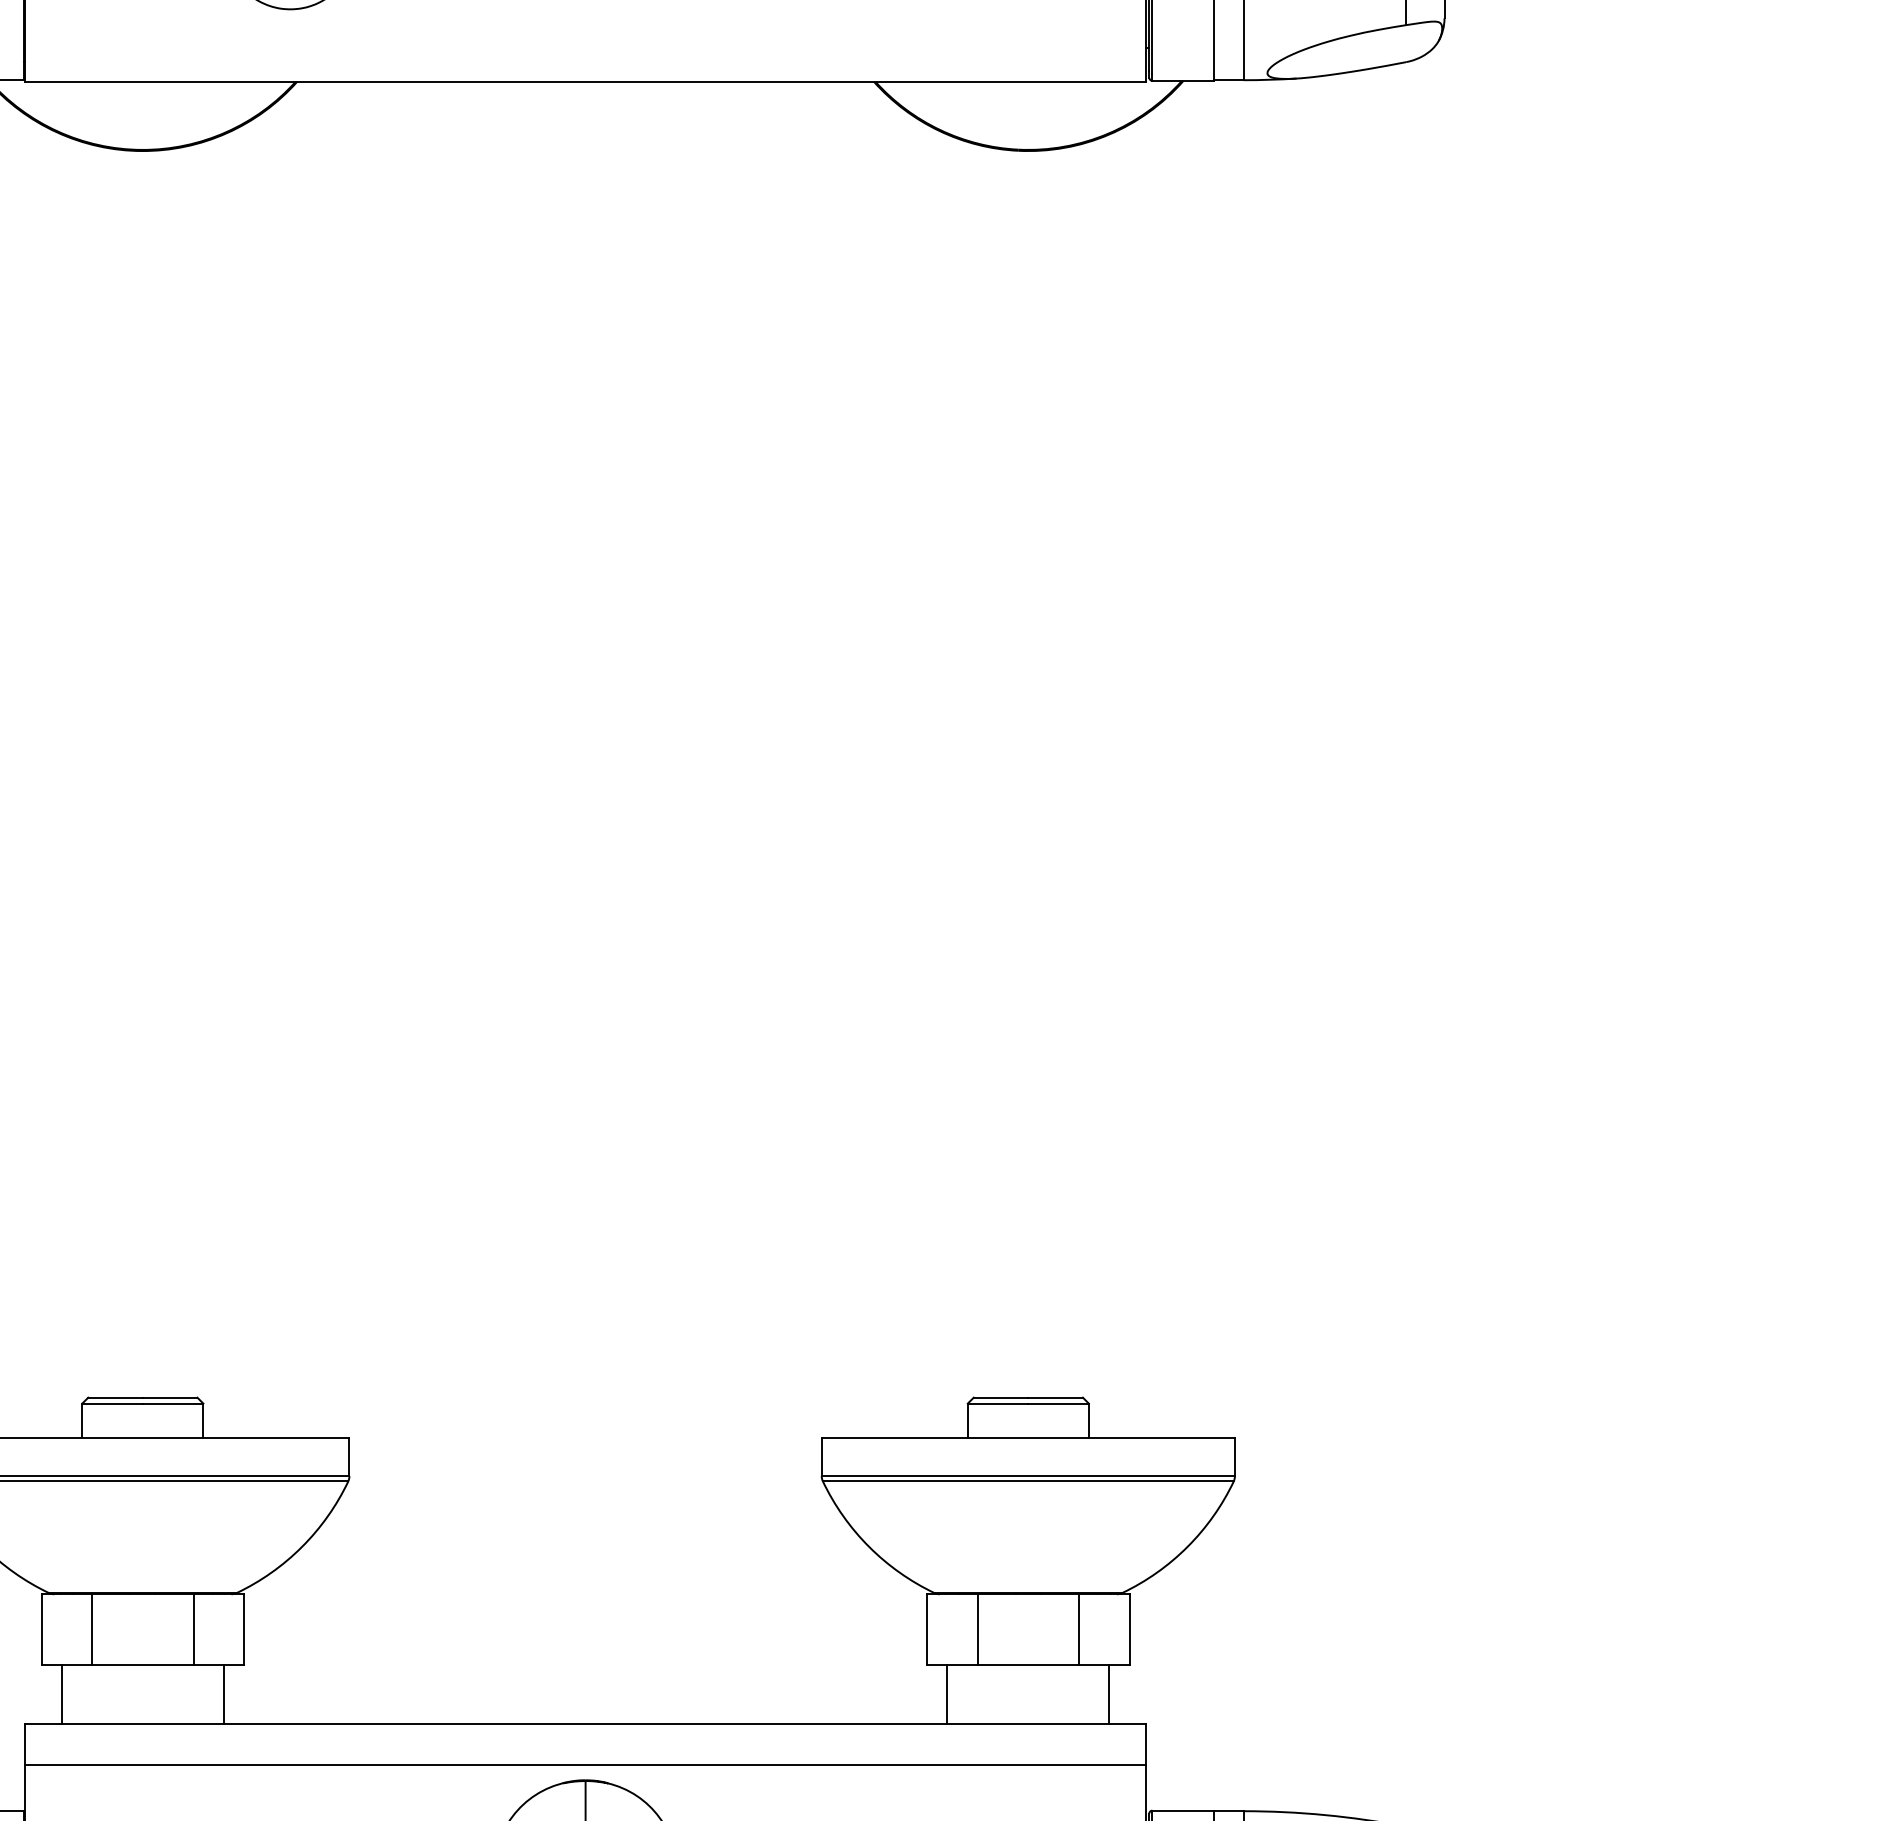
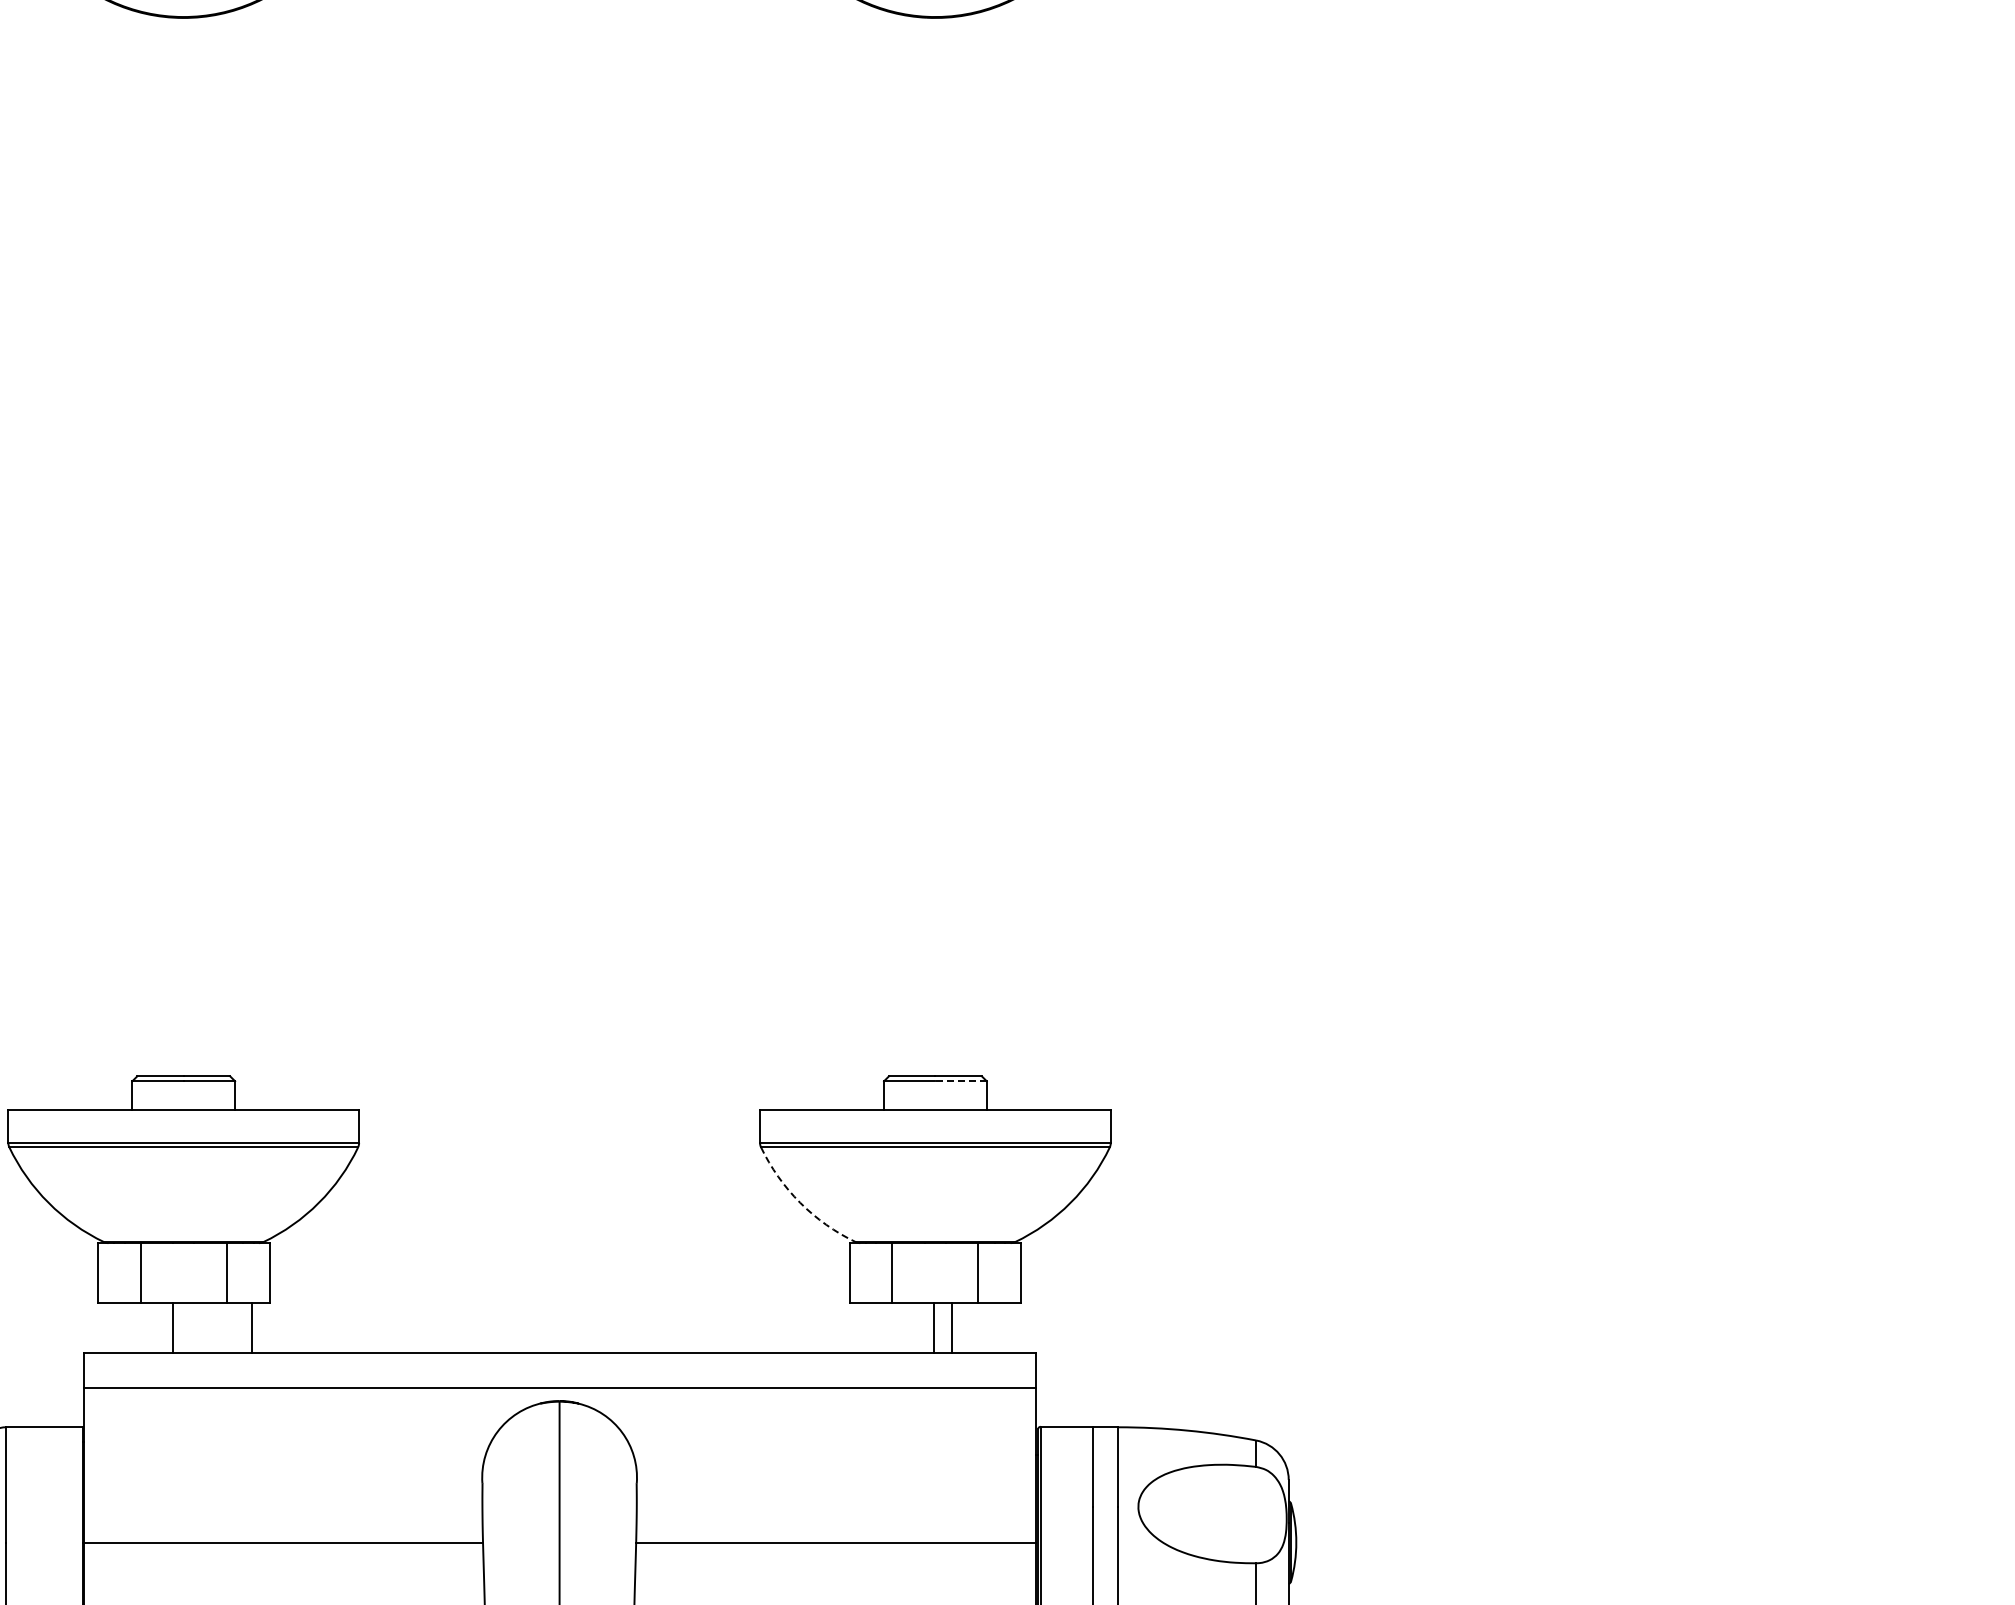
line: (1059, 1403) -> (961, 1081), solid -> dashed
arc: (869, 1546) -> (800, 1202), solid -> dashed
line: (62, 1694) -> (173, 1328), moved
line: (947, 1694) -> (951, 1328), moved
line: (1109, 1694) -> (934, 1328), moved

